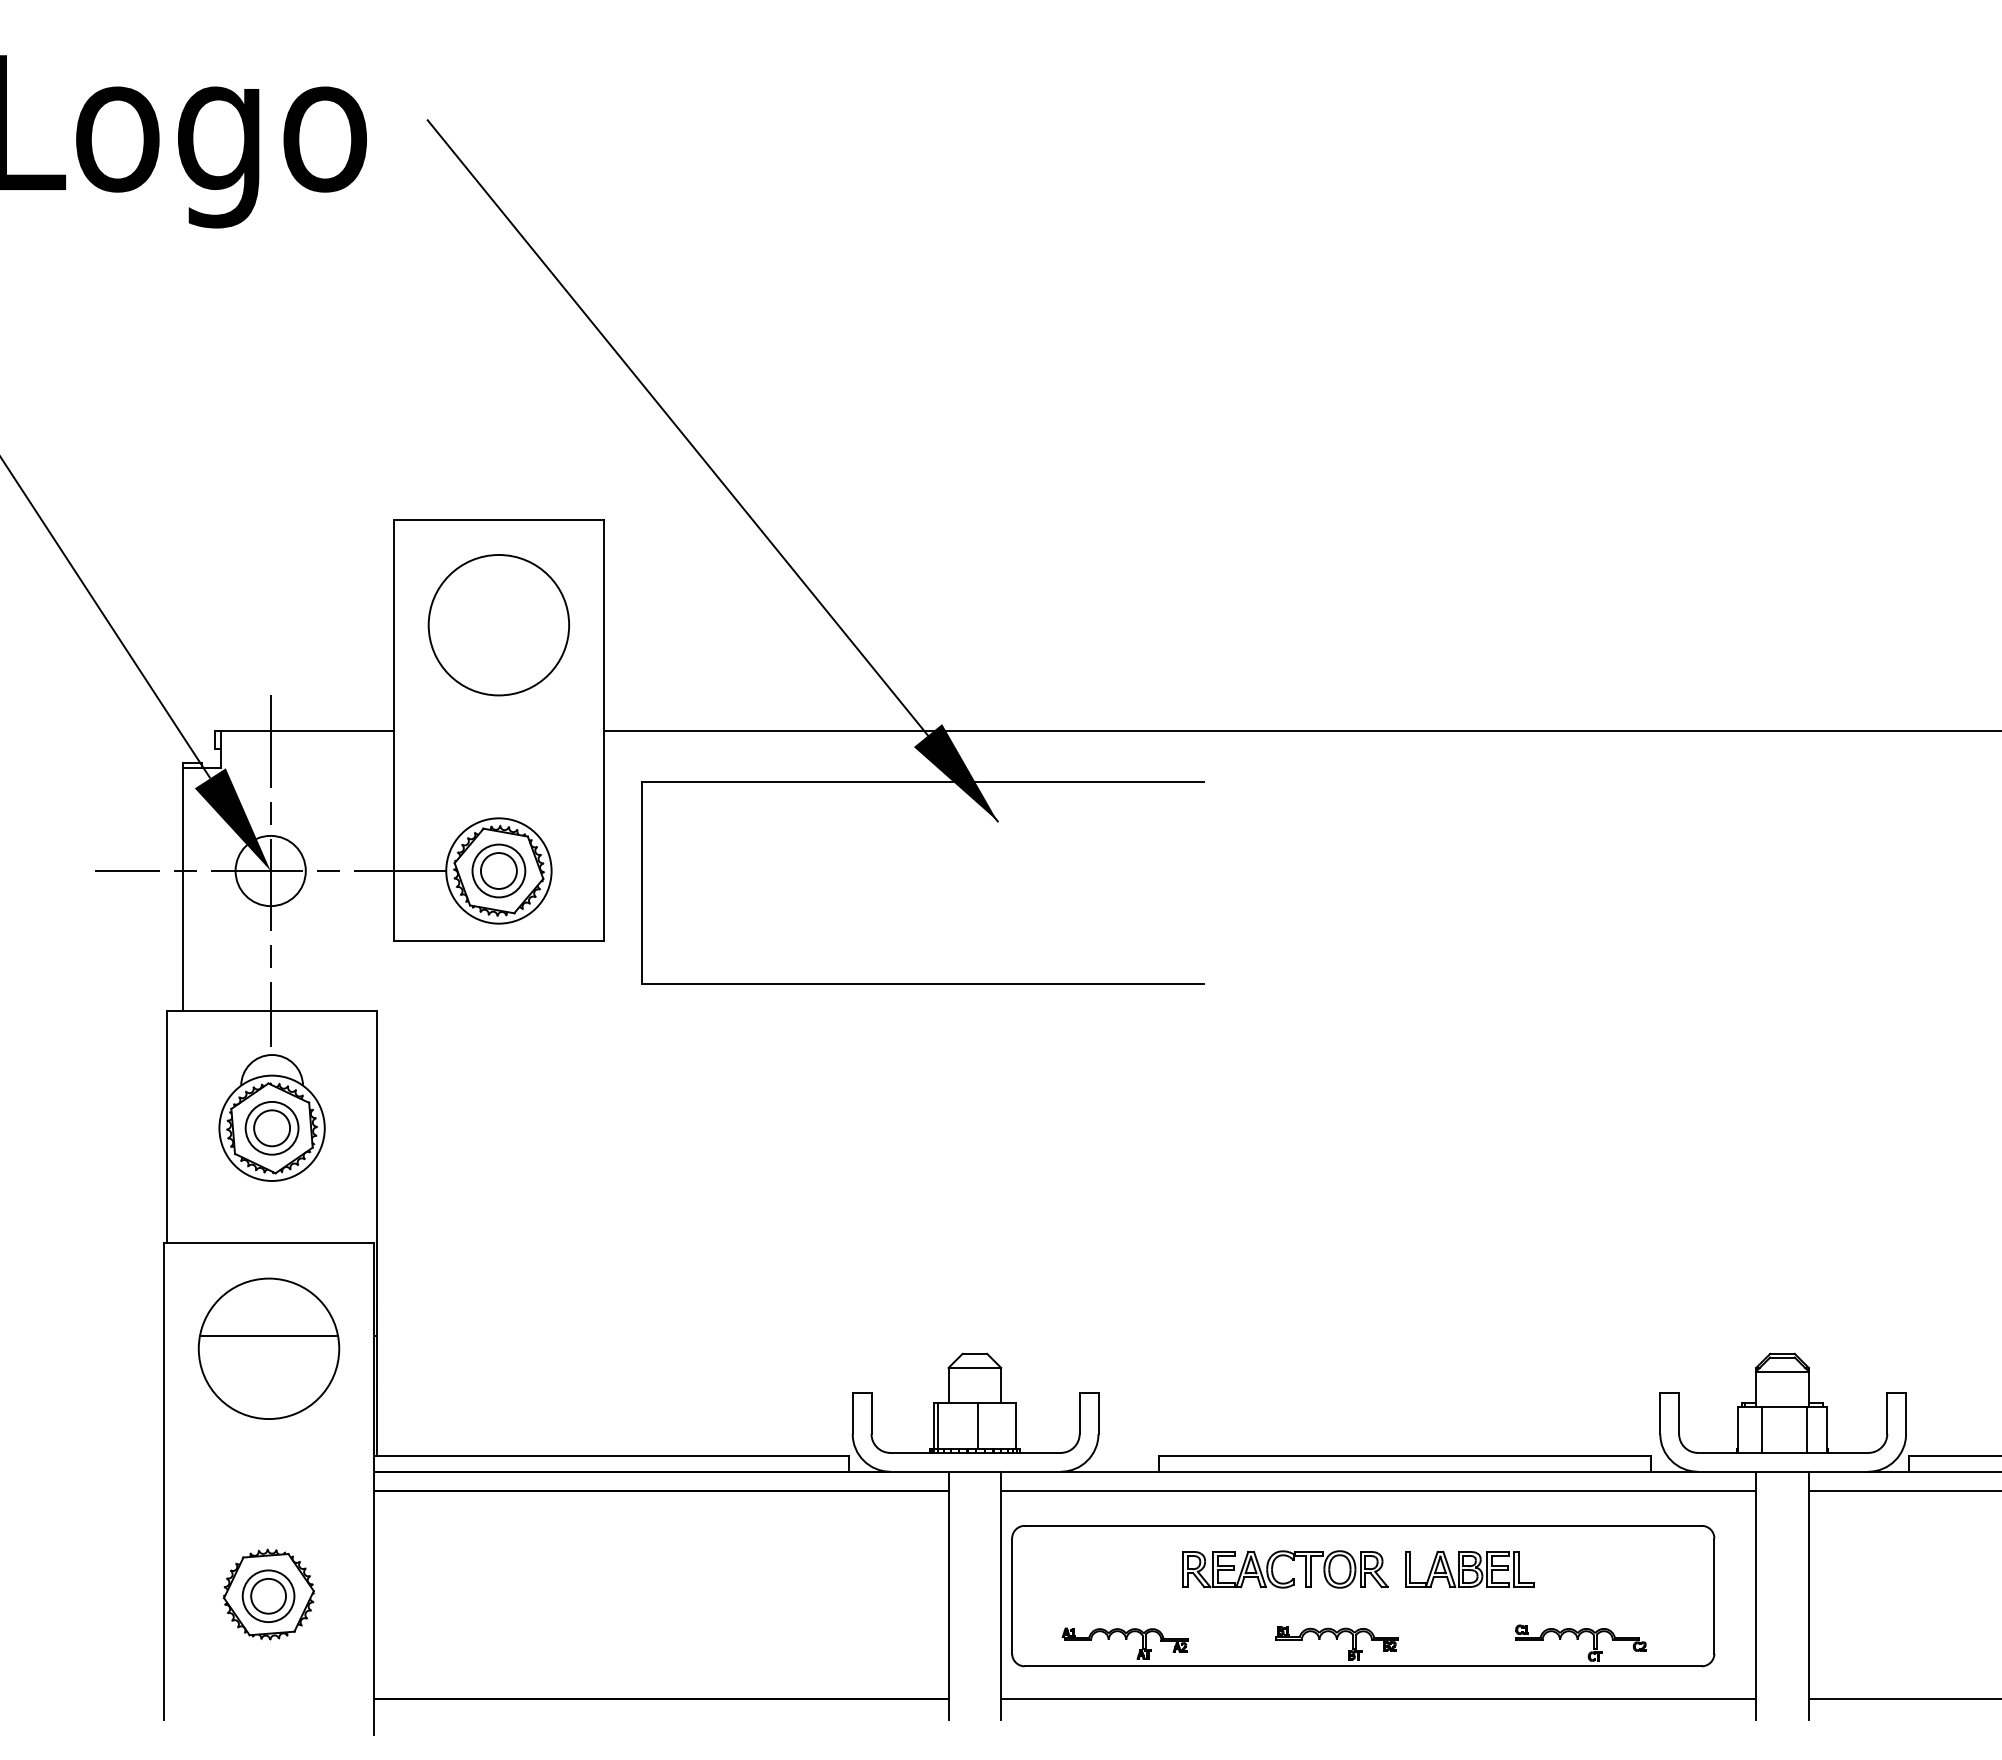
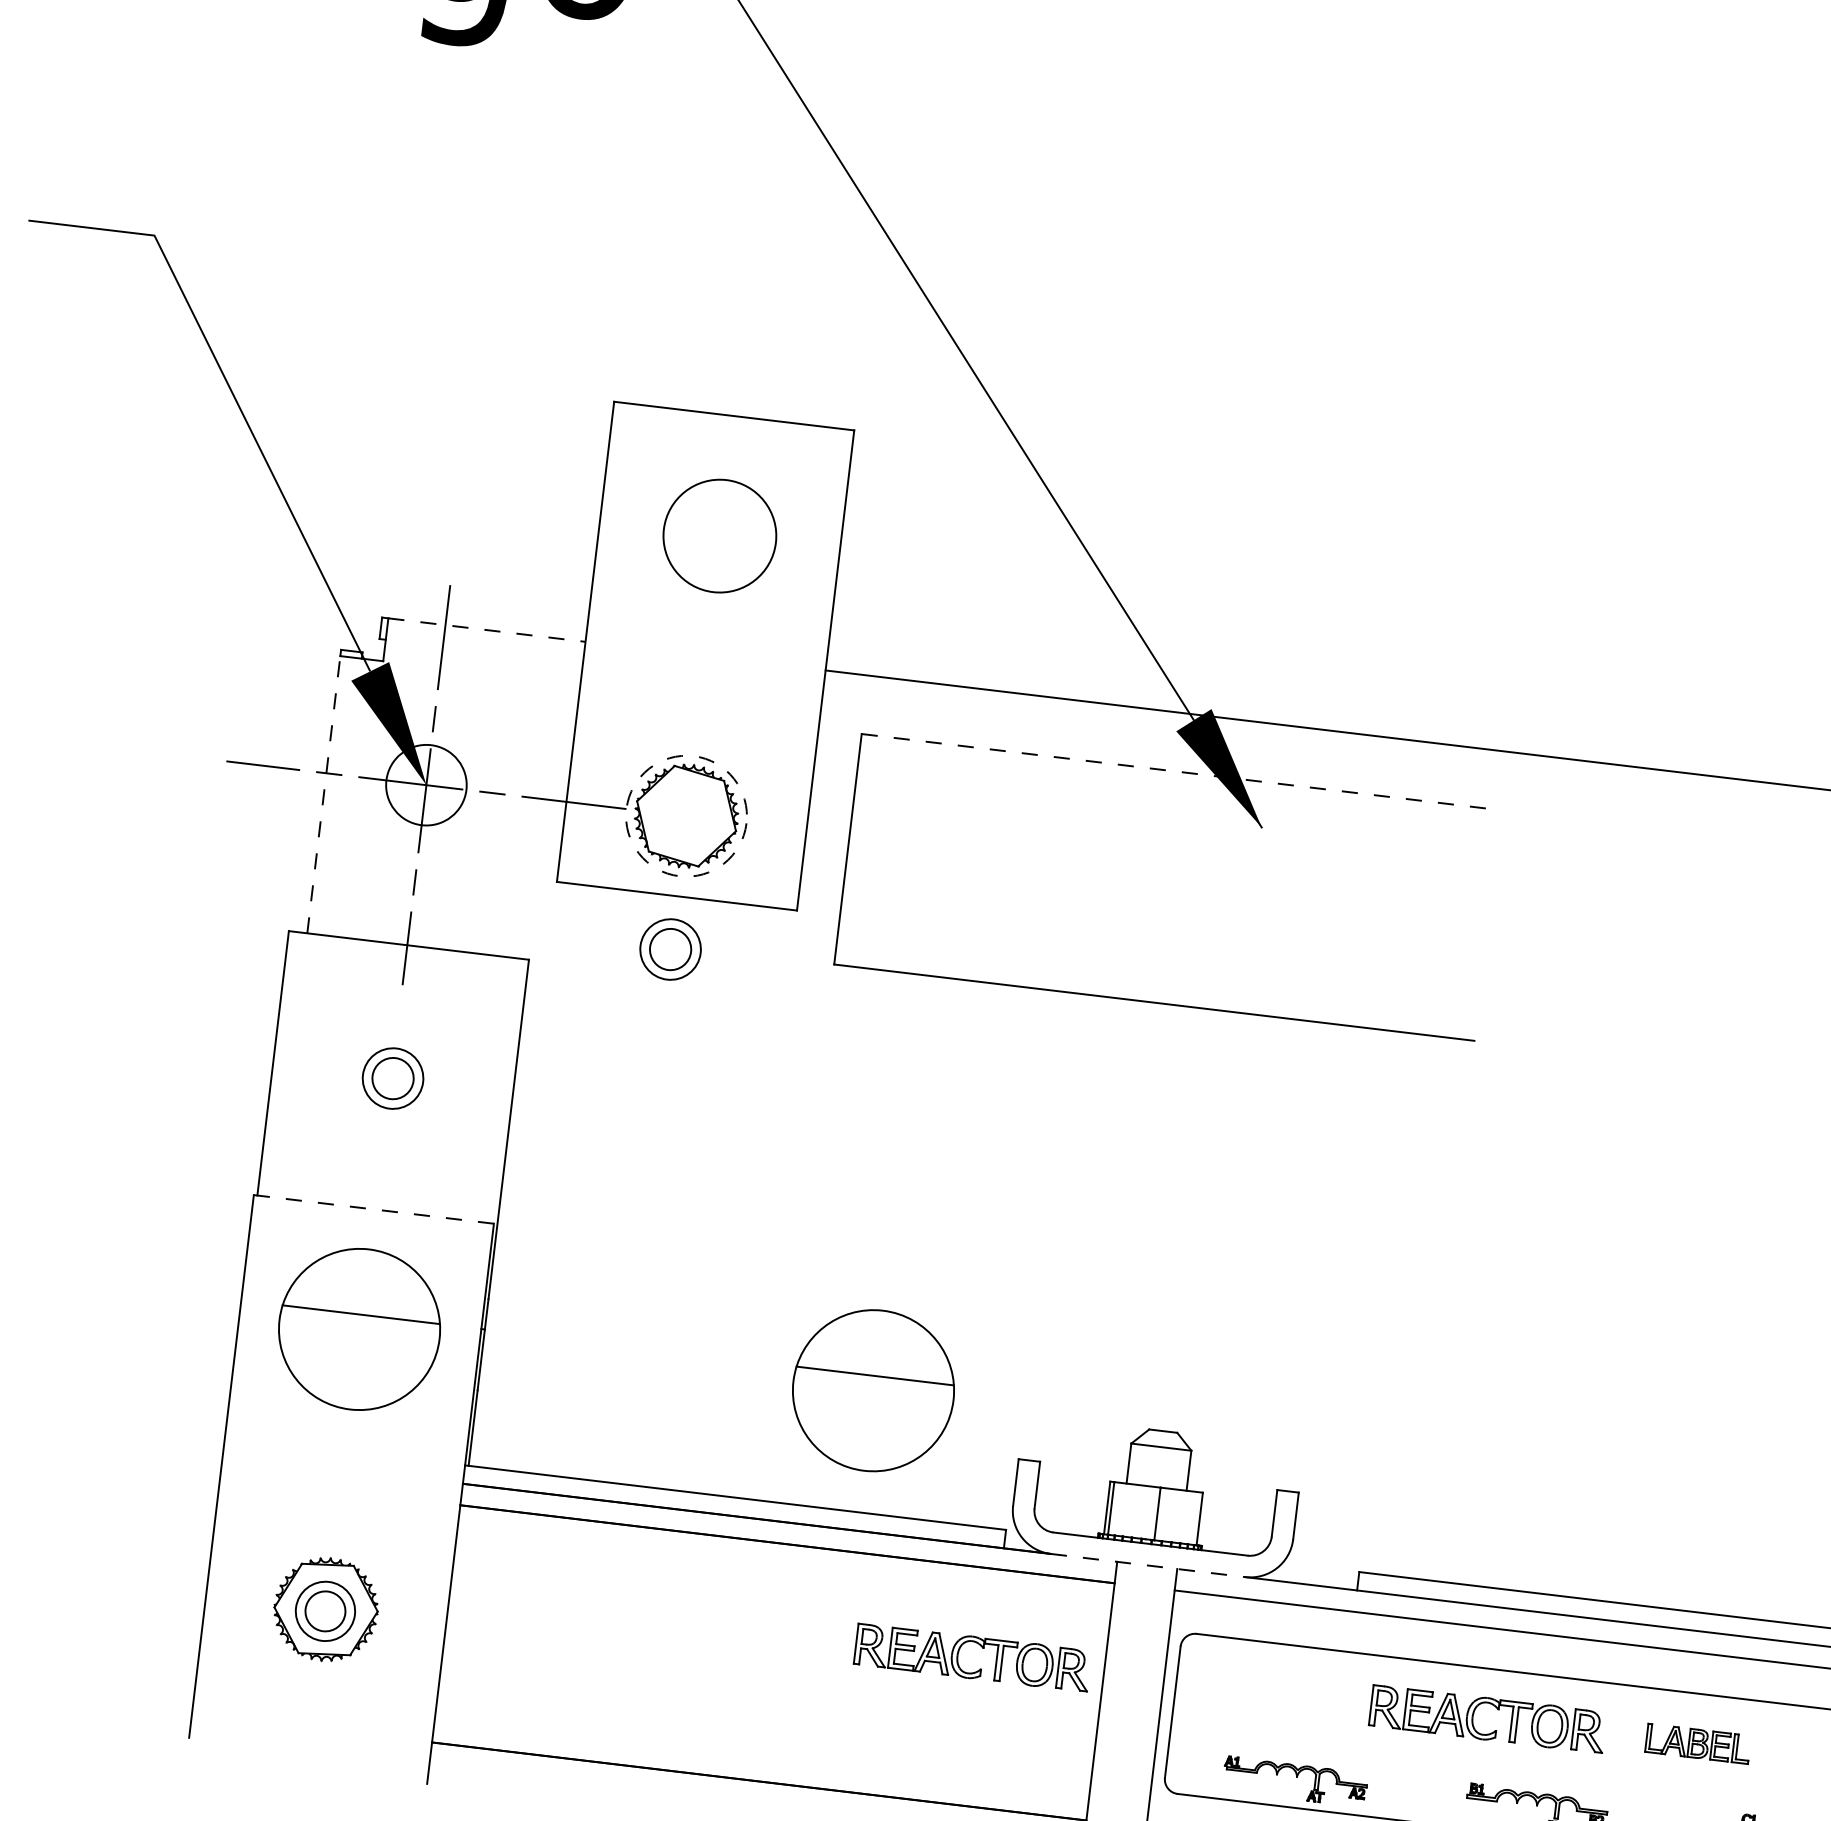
circle: (498, 624) -> (719, 535), size x0.7
line: (307, 730) -> (487, 630), solid -> dashed
line: (922, 781) -> (1181, 771), solid -> dashed
circle: (498, 870) -> (686, 815), solid -> dashed
part: (498, 870) -> (670, 948), moved
line: (182, 889) -> (323, 794), solid -> dashed
part: (271, 1117) -> (393, 1066), removed
line: (269, 1243) -> (374, 1209), solid -> dashed
part: (719, 1348) -> (872, 1390), added
line: (976, 1471) -> (1149, 1565), solid -> dashed
part: (840, 1560) -> (982, 1648), added
part: (1469, 1568) -> (1697, 1742), size x0.7

